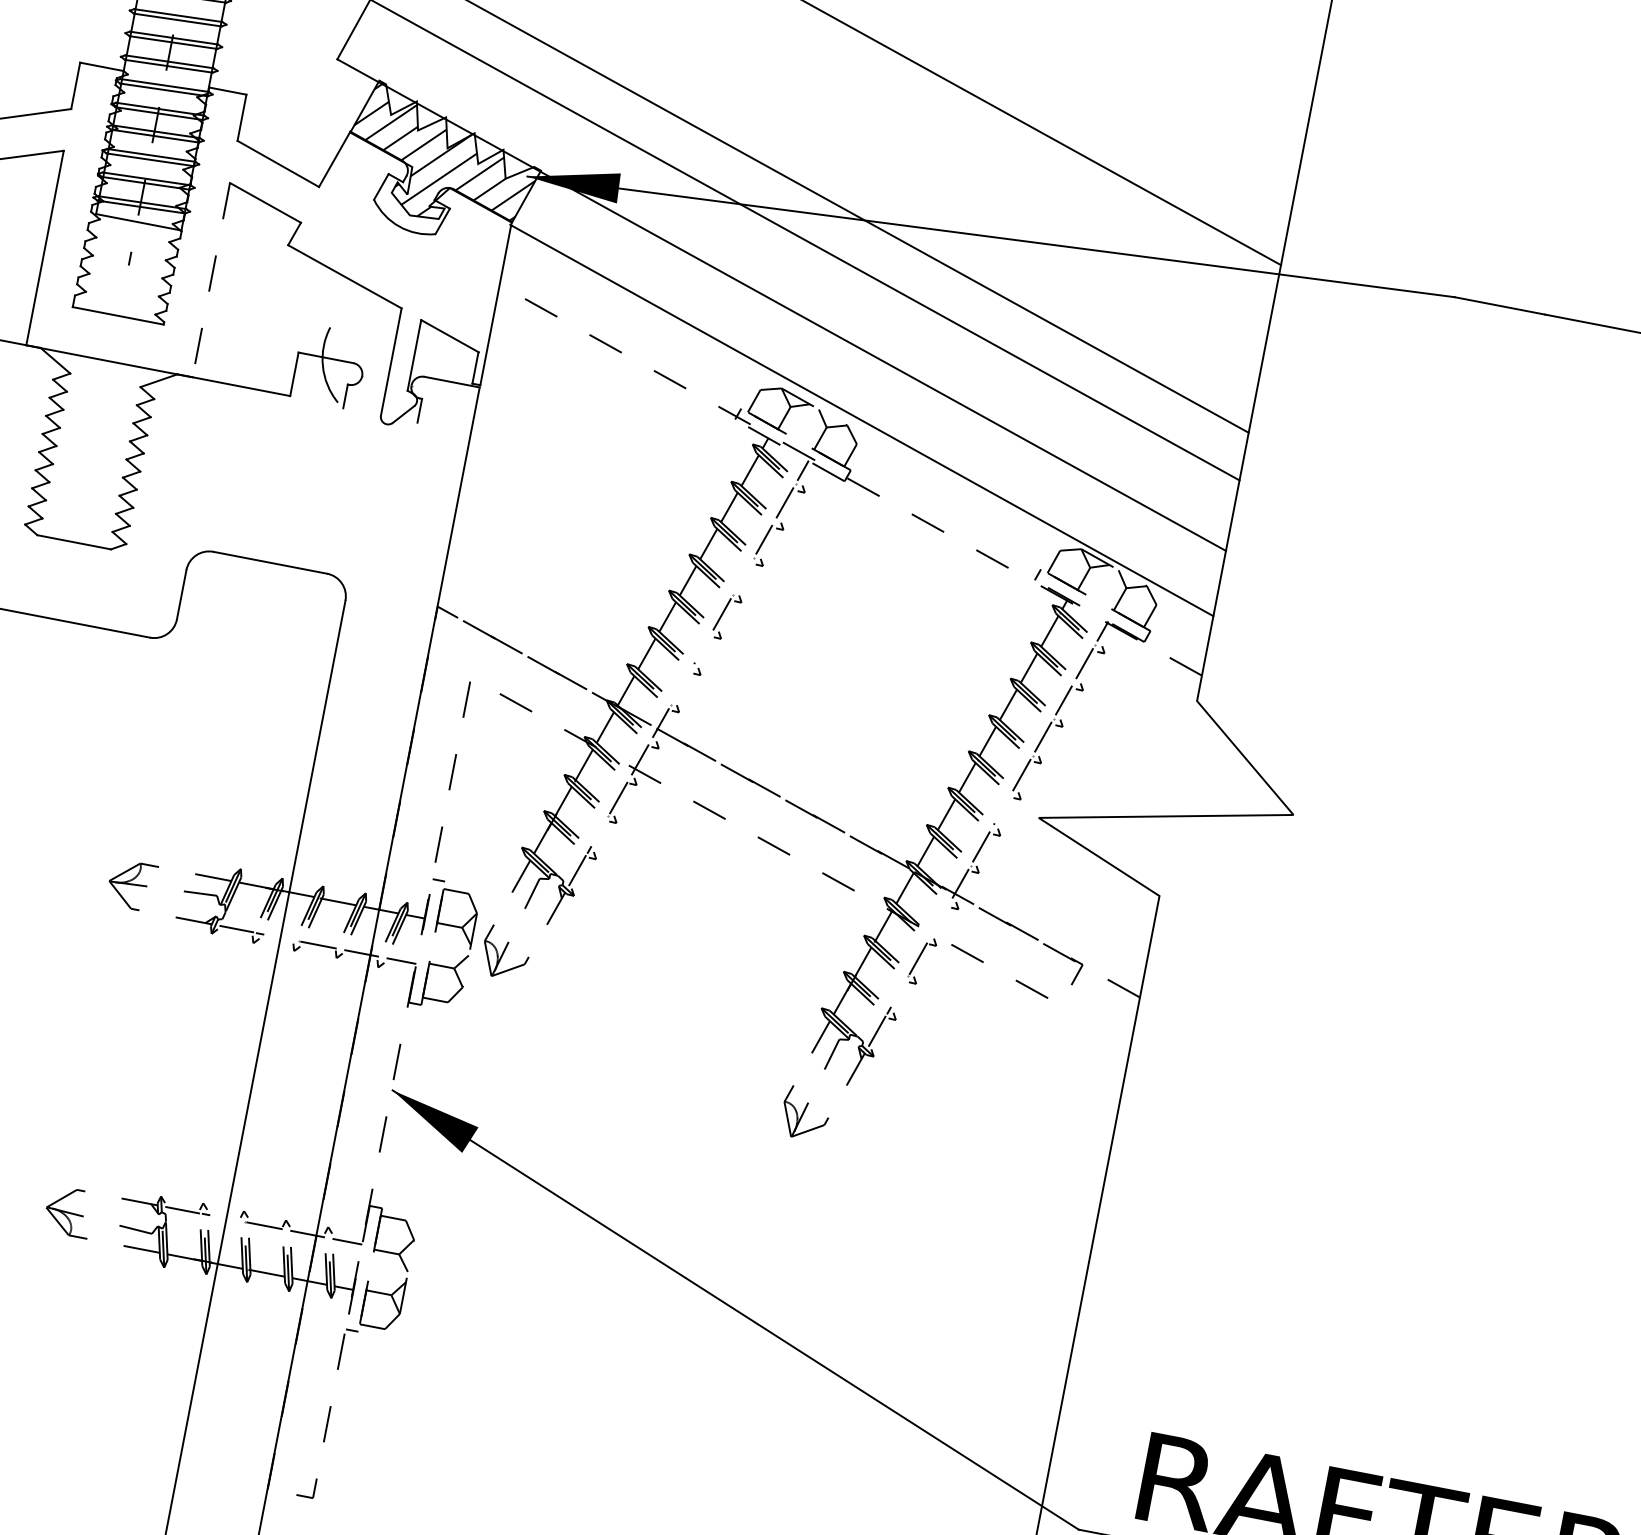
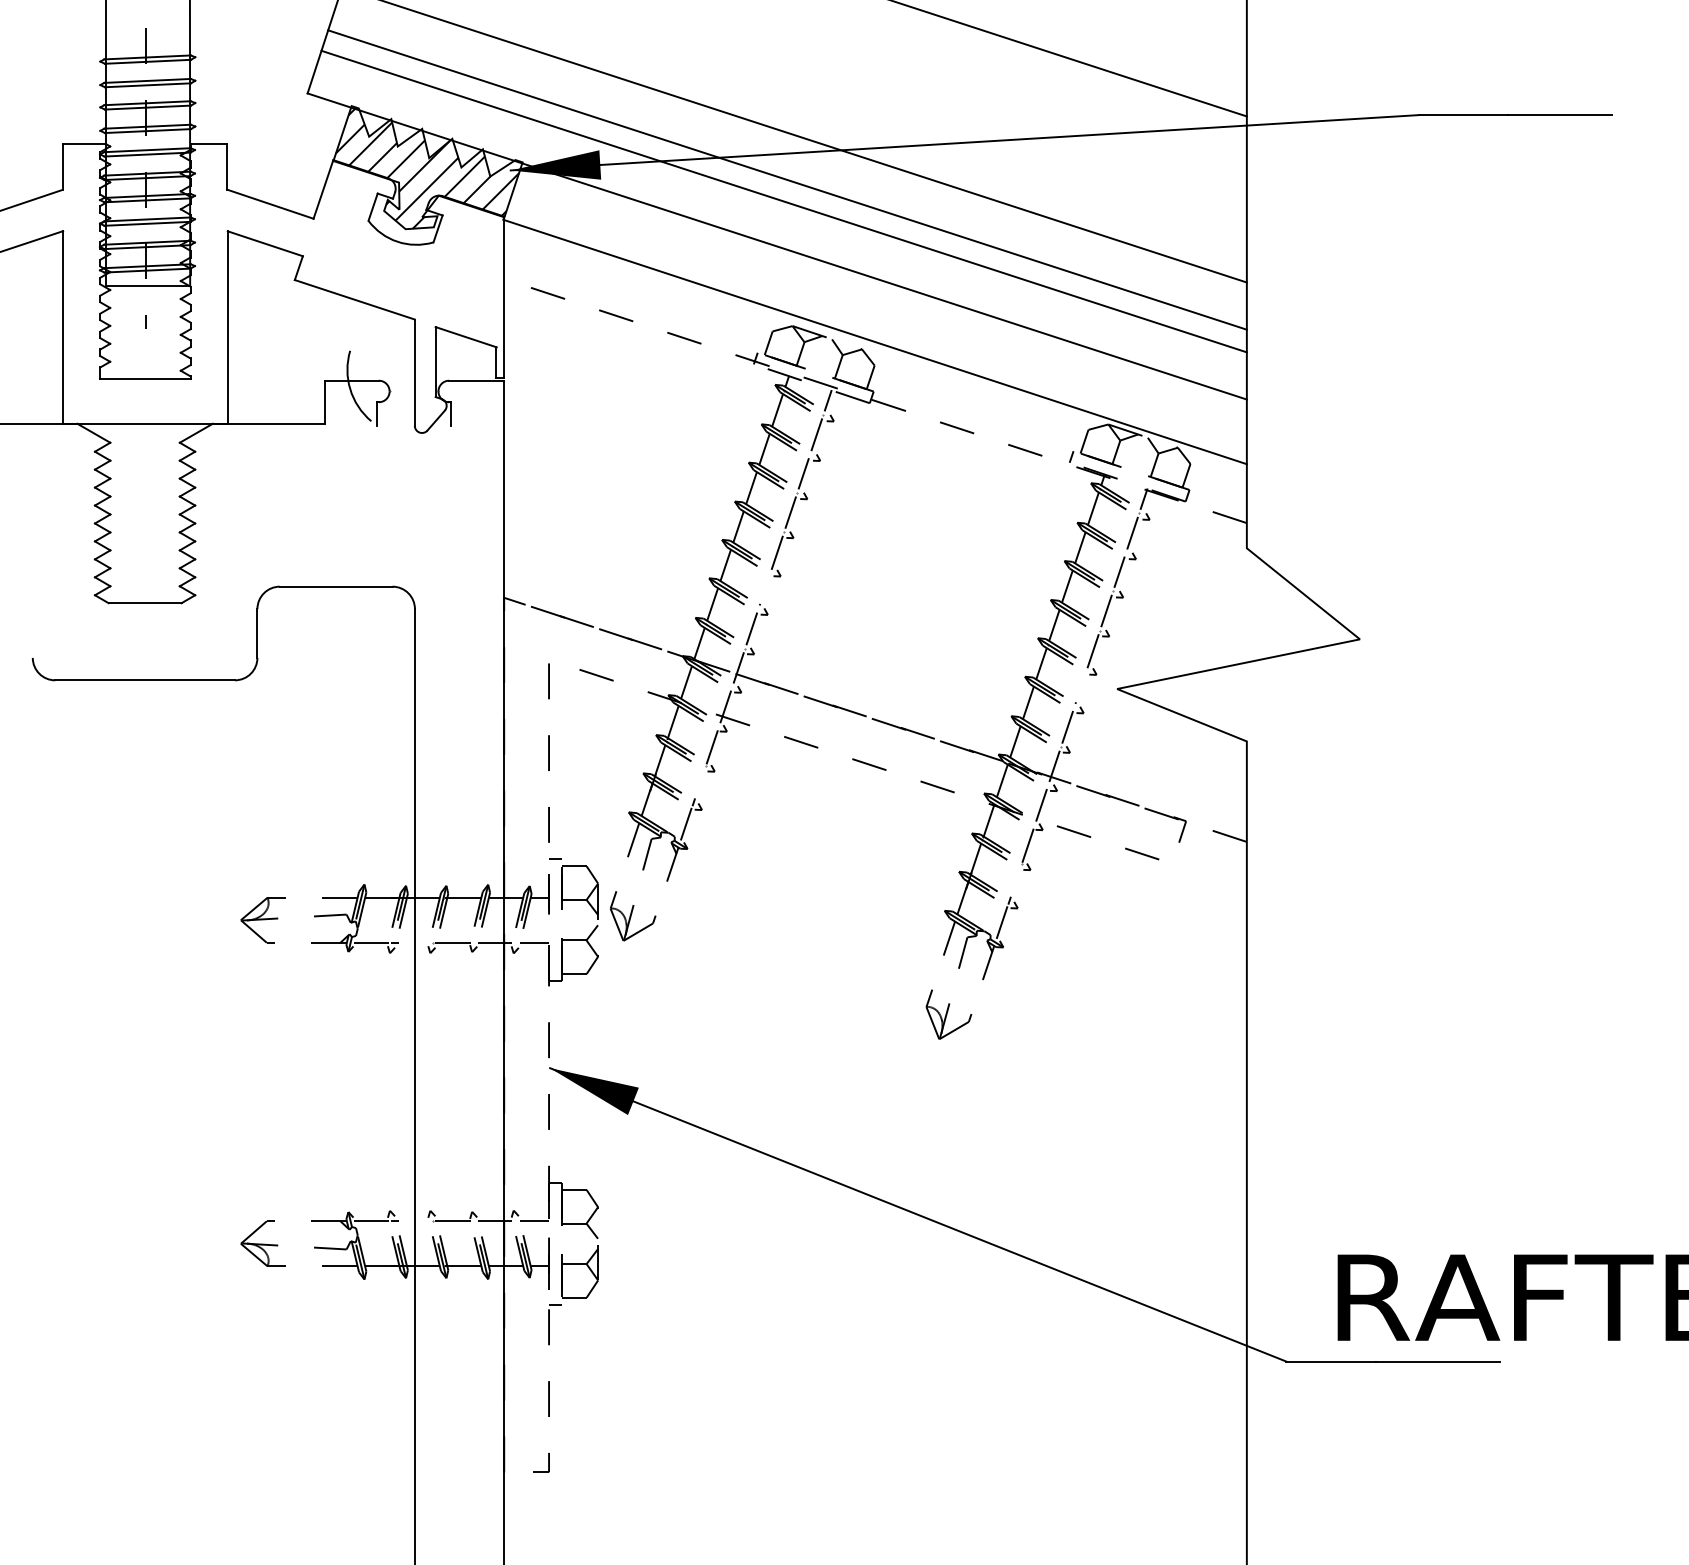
line: (796, 260) -> (783, 201), added
line: (210, 281) -> (227, 328), dashed -> solid
line: (743, 576) -> (790, 512), added
line: (681, 685) -> (751, 628), added
line: (939, 920) -> (1041, 805), added

